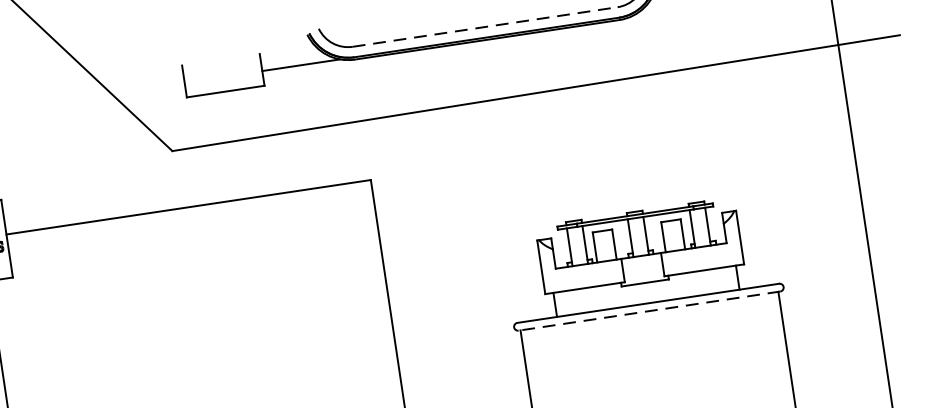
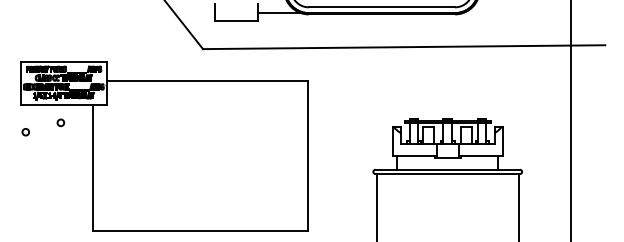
line: (486, 27) -> (382, 7), dashed -> solid
line: (649, 312) -> (447, 174), dashed -> solid

